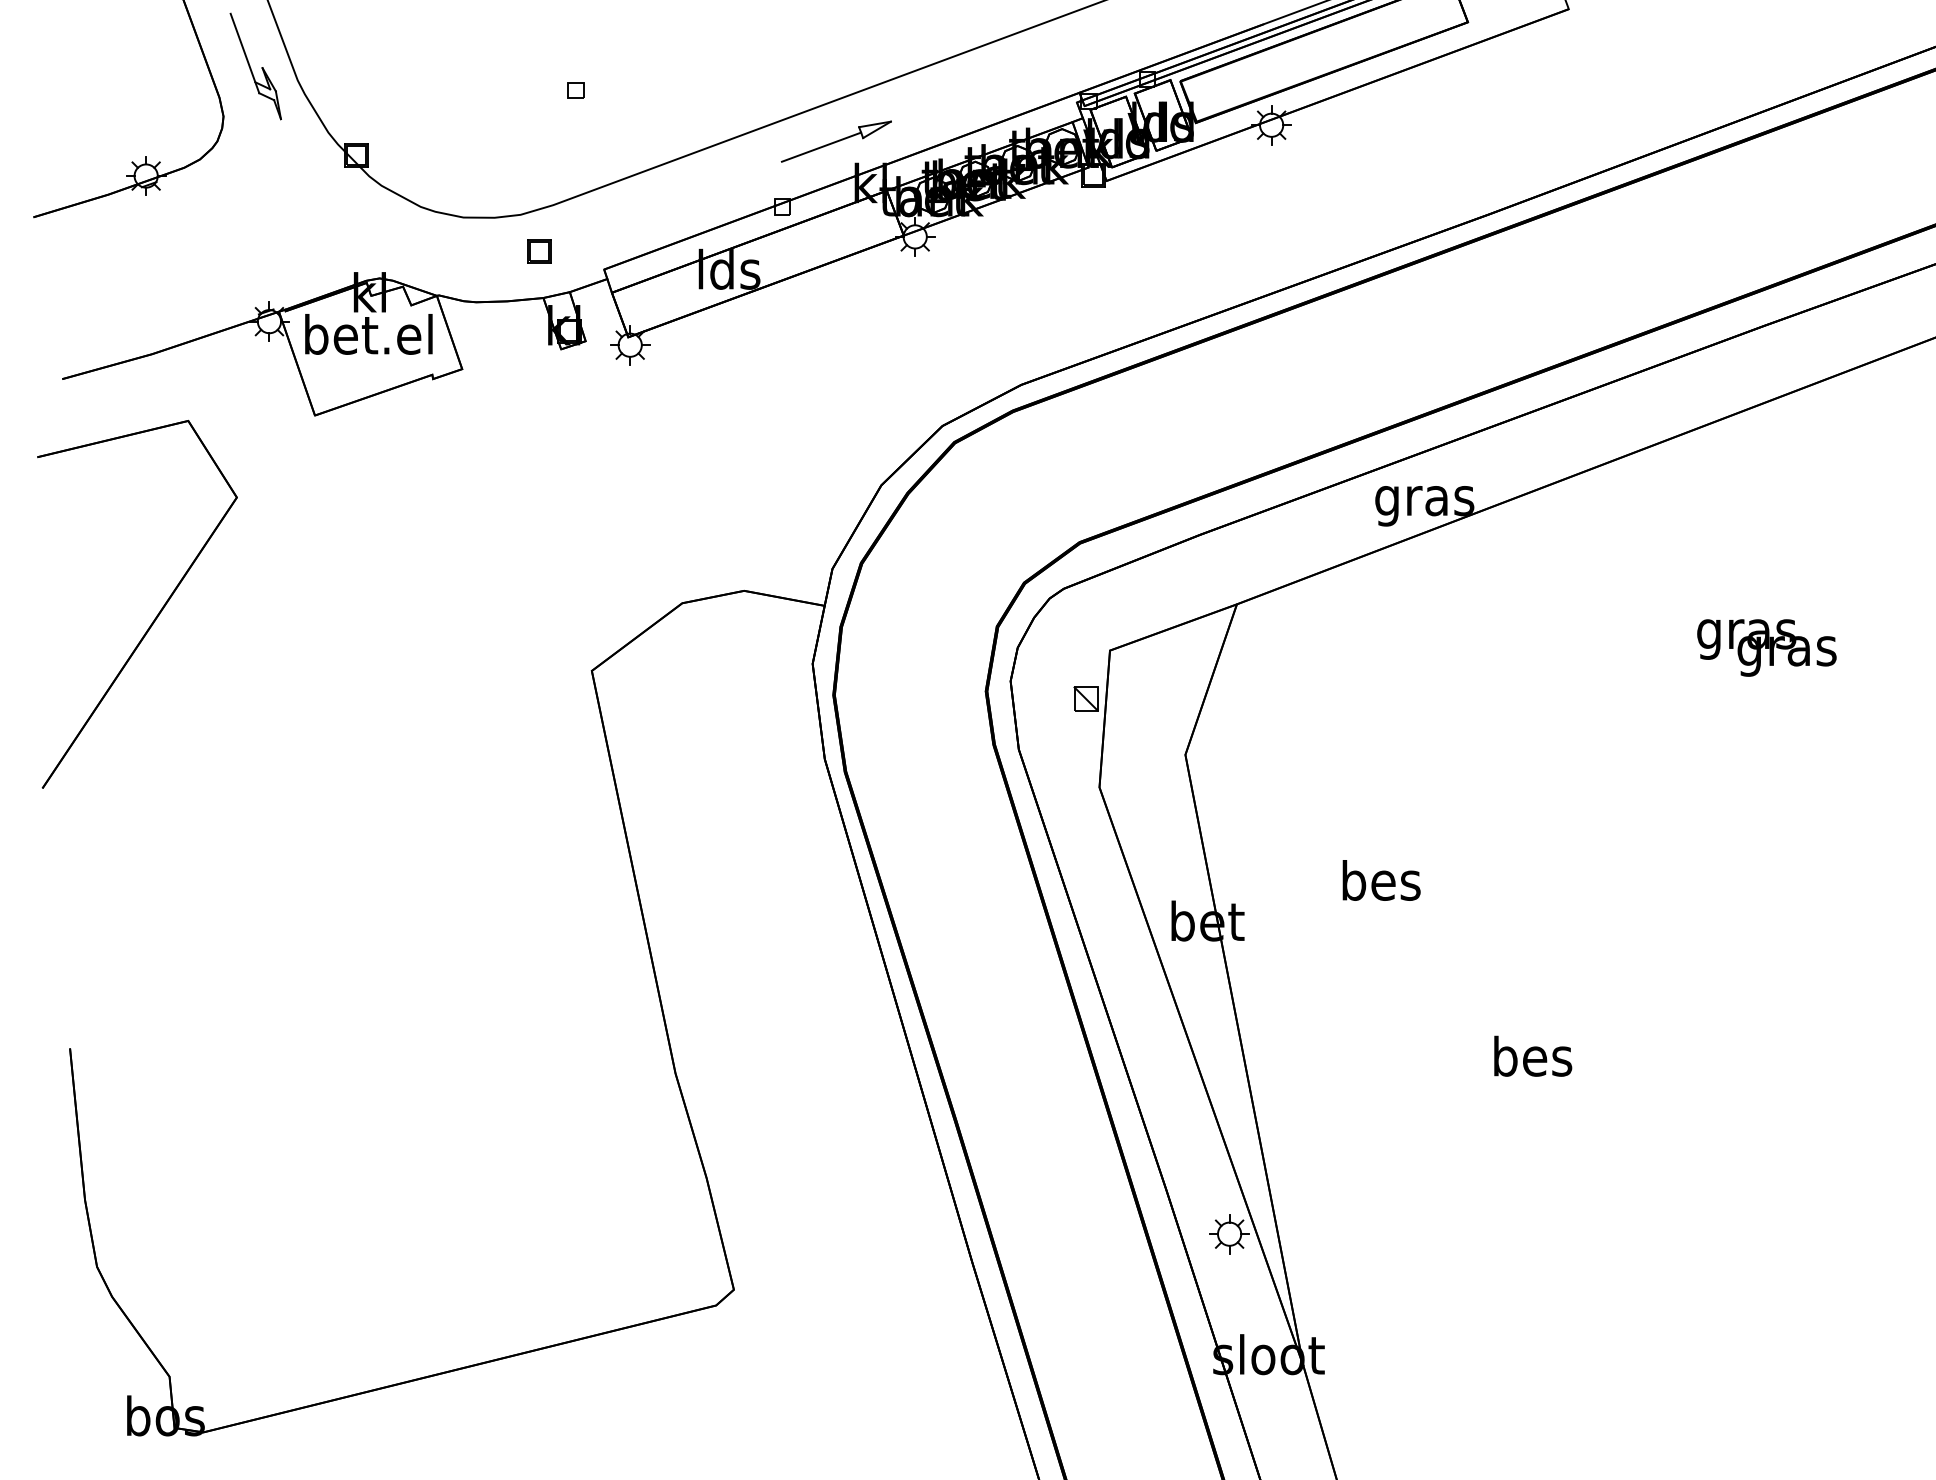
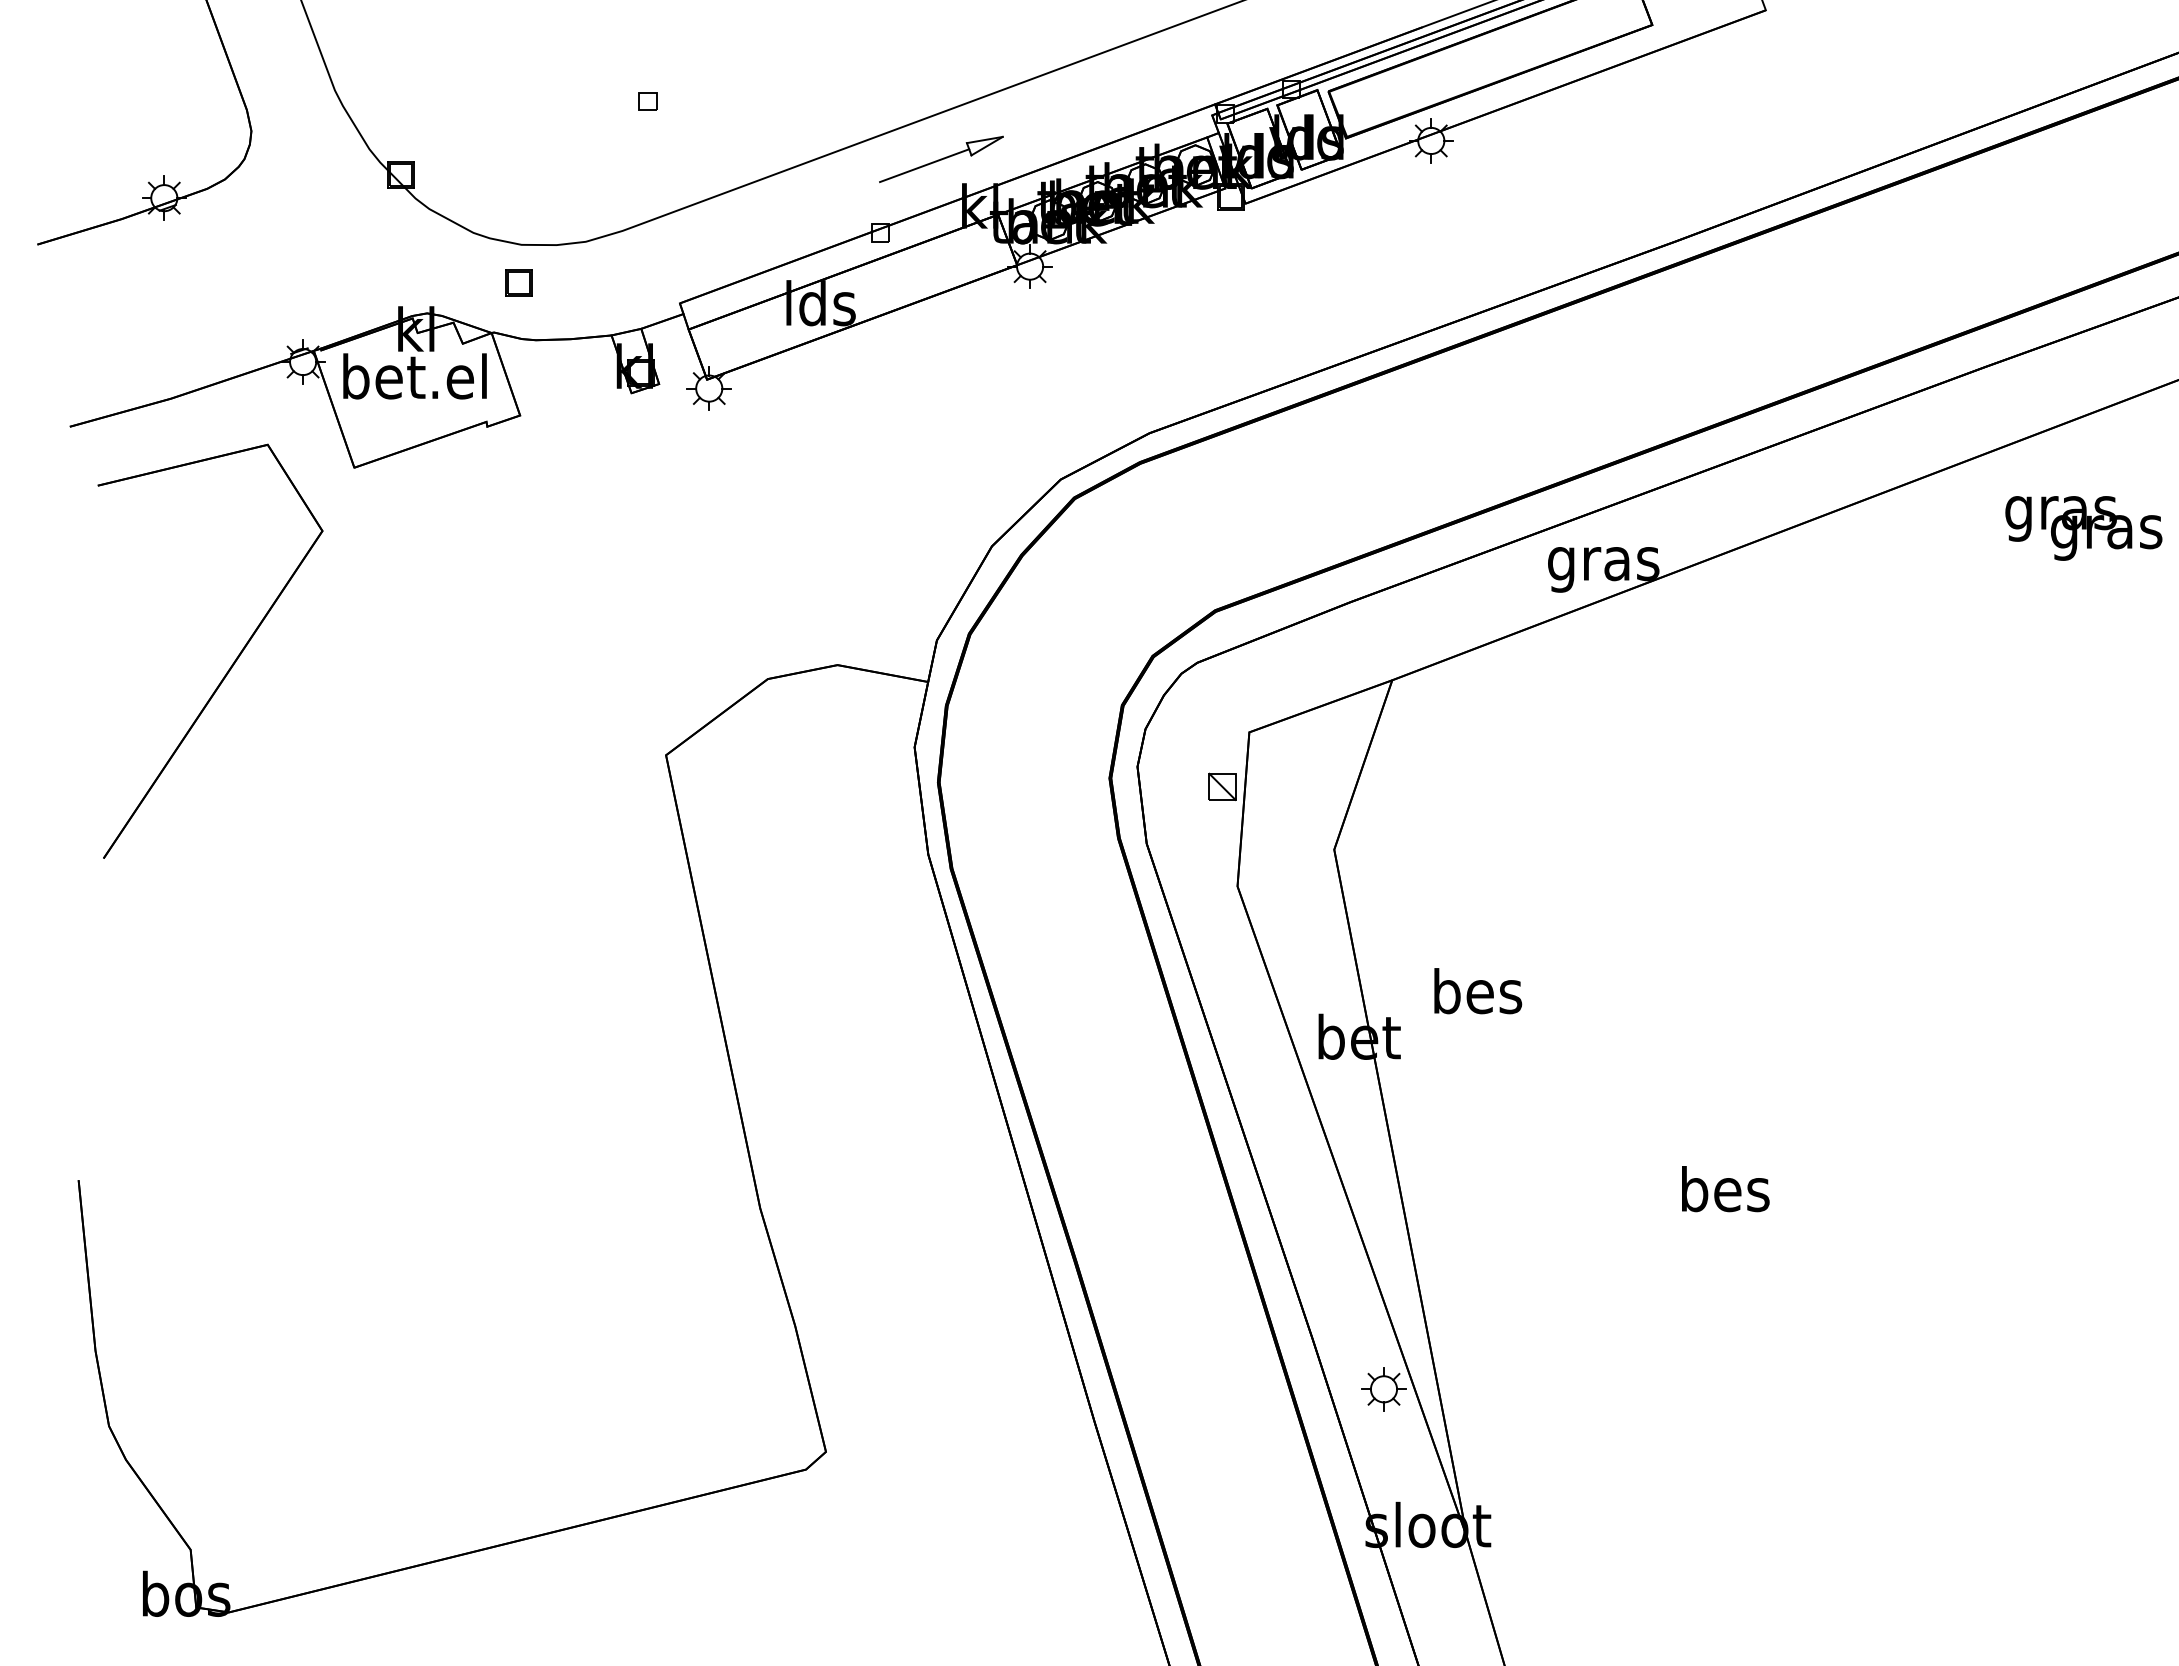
part: (255, 66) -> (287, 74), removed
part: (538, 250) -> (518, 282), moved
part: (156, 615) -> (232, 663), moved
text: (1766, 648) -> (2083, 528), moved
text: (1381, 880) -> (1478, 991), moved

